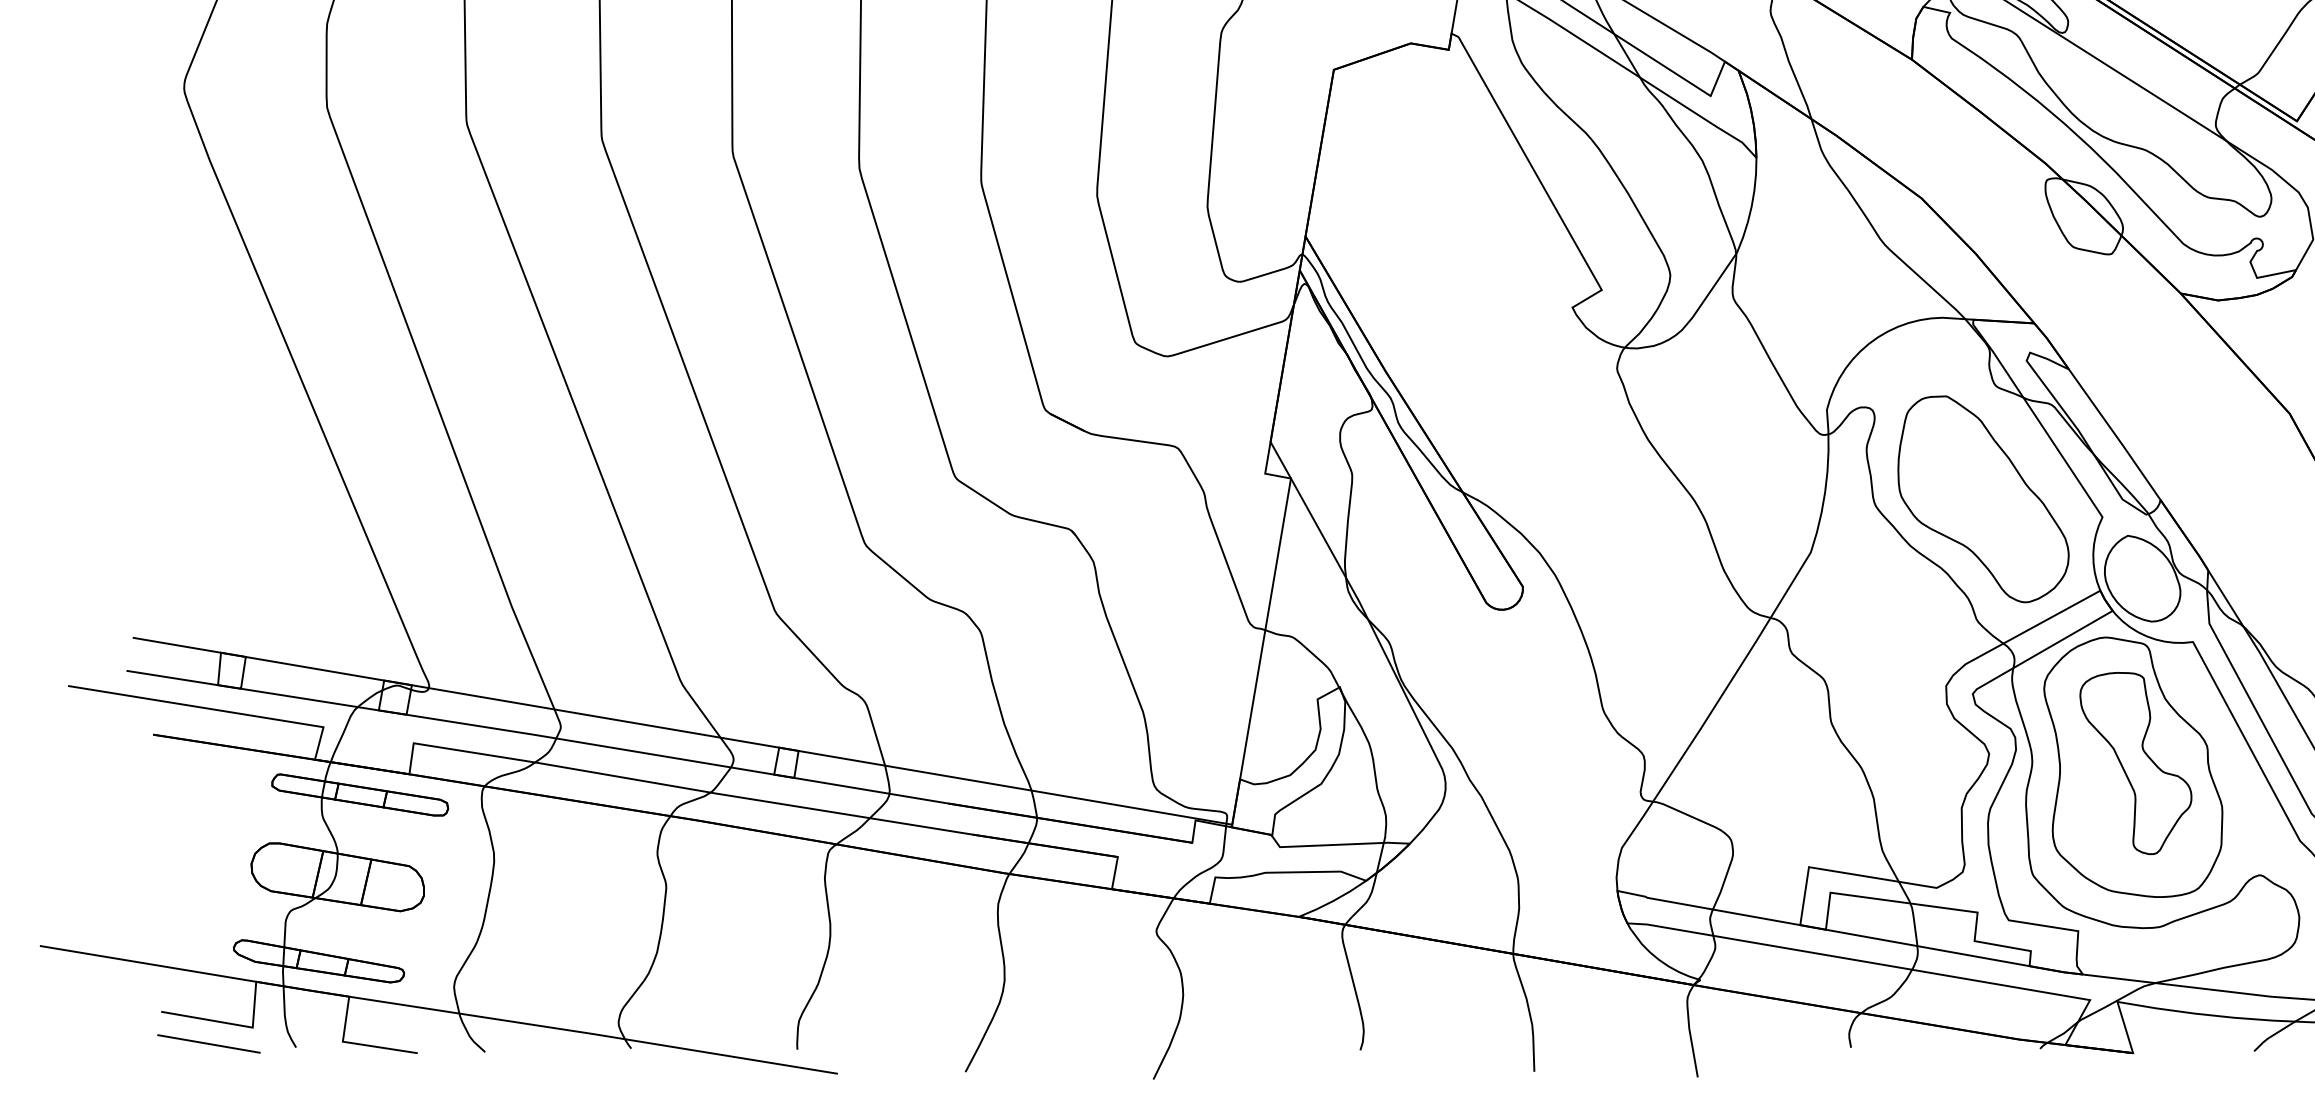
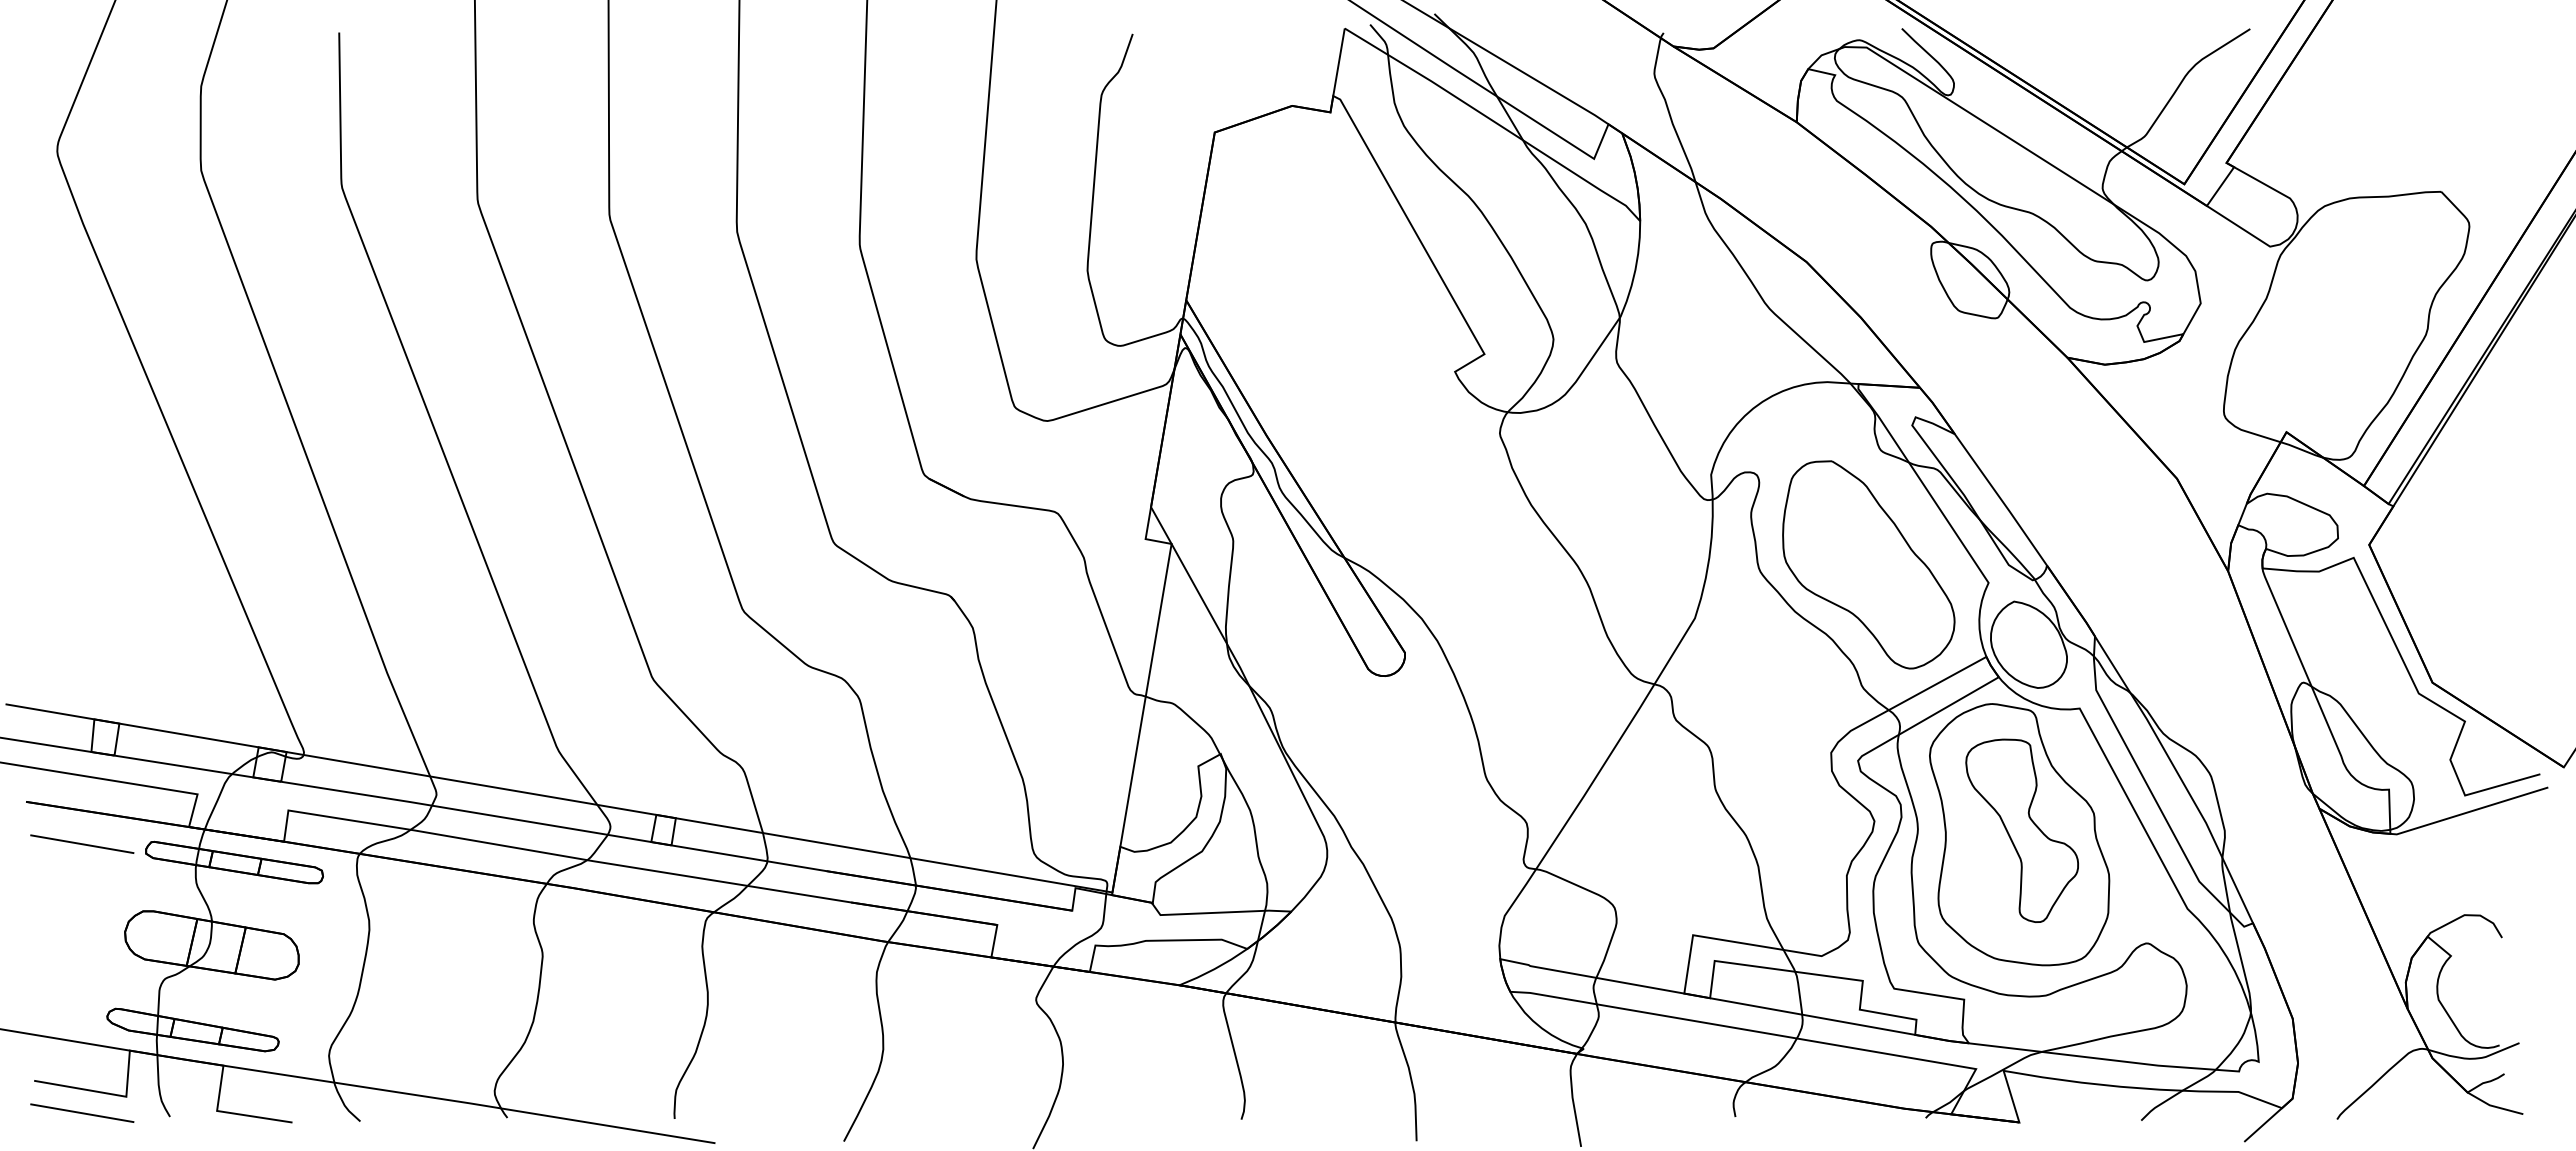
line: (209, 776) -> (82, 843), added

